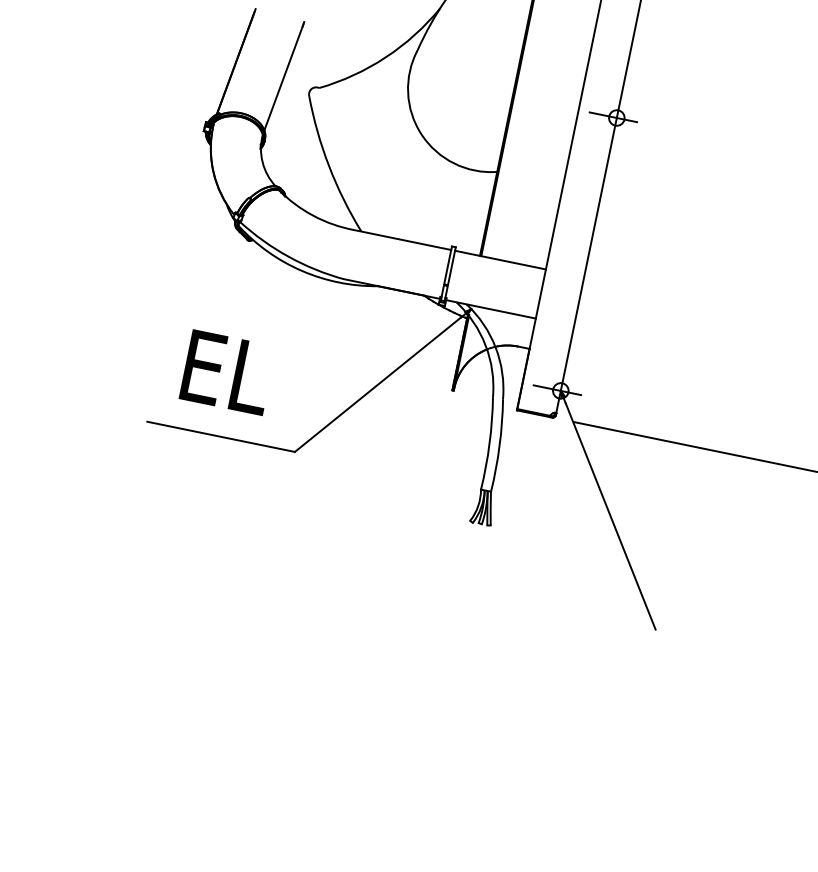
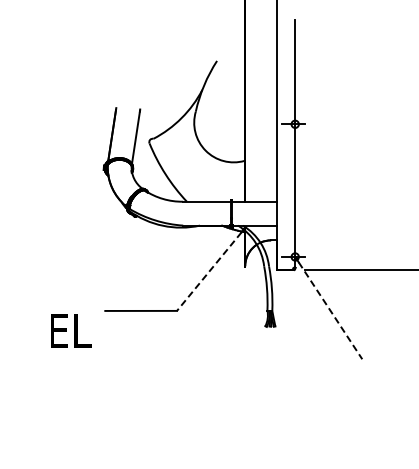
text: (228, 371) -> (71, 330), moved
line: (378, 384) -> (209, 271), solid -> dashed
line: (610, 515) -> (330, 310), solid -> dashed

